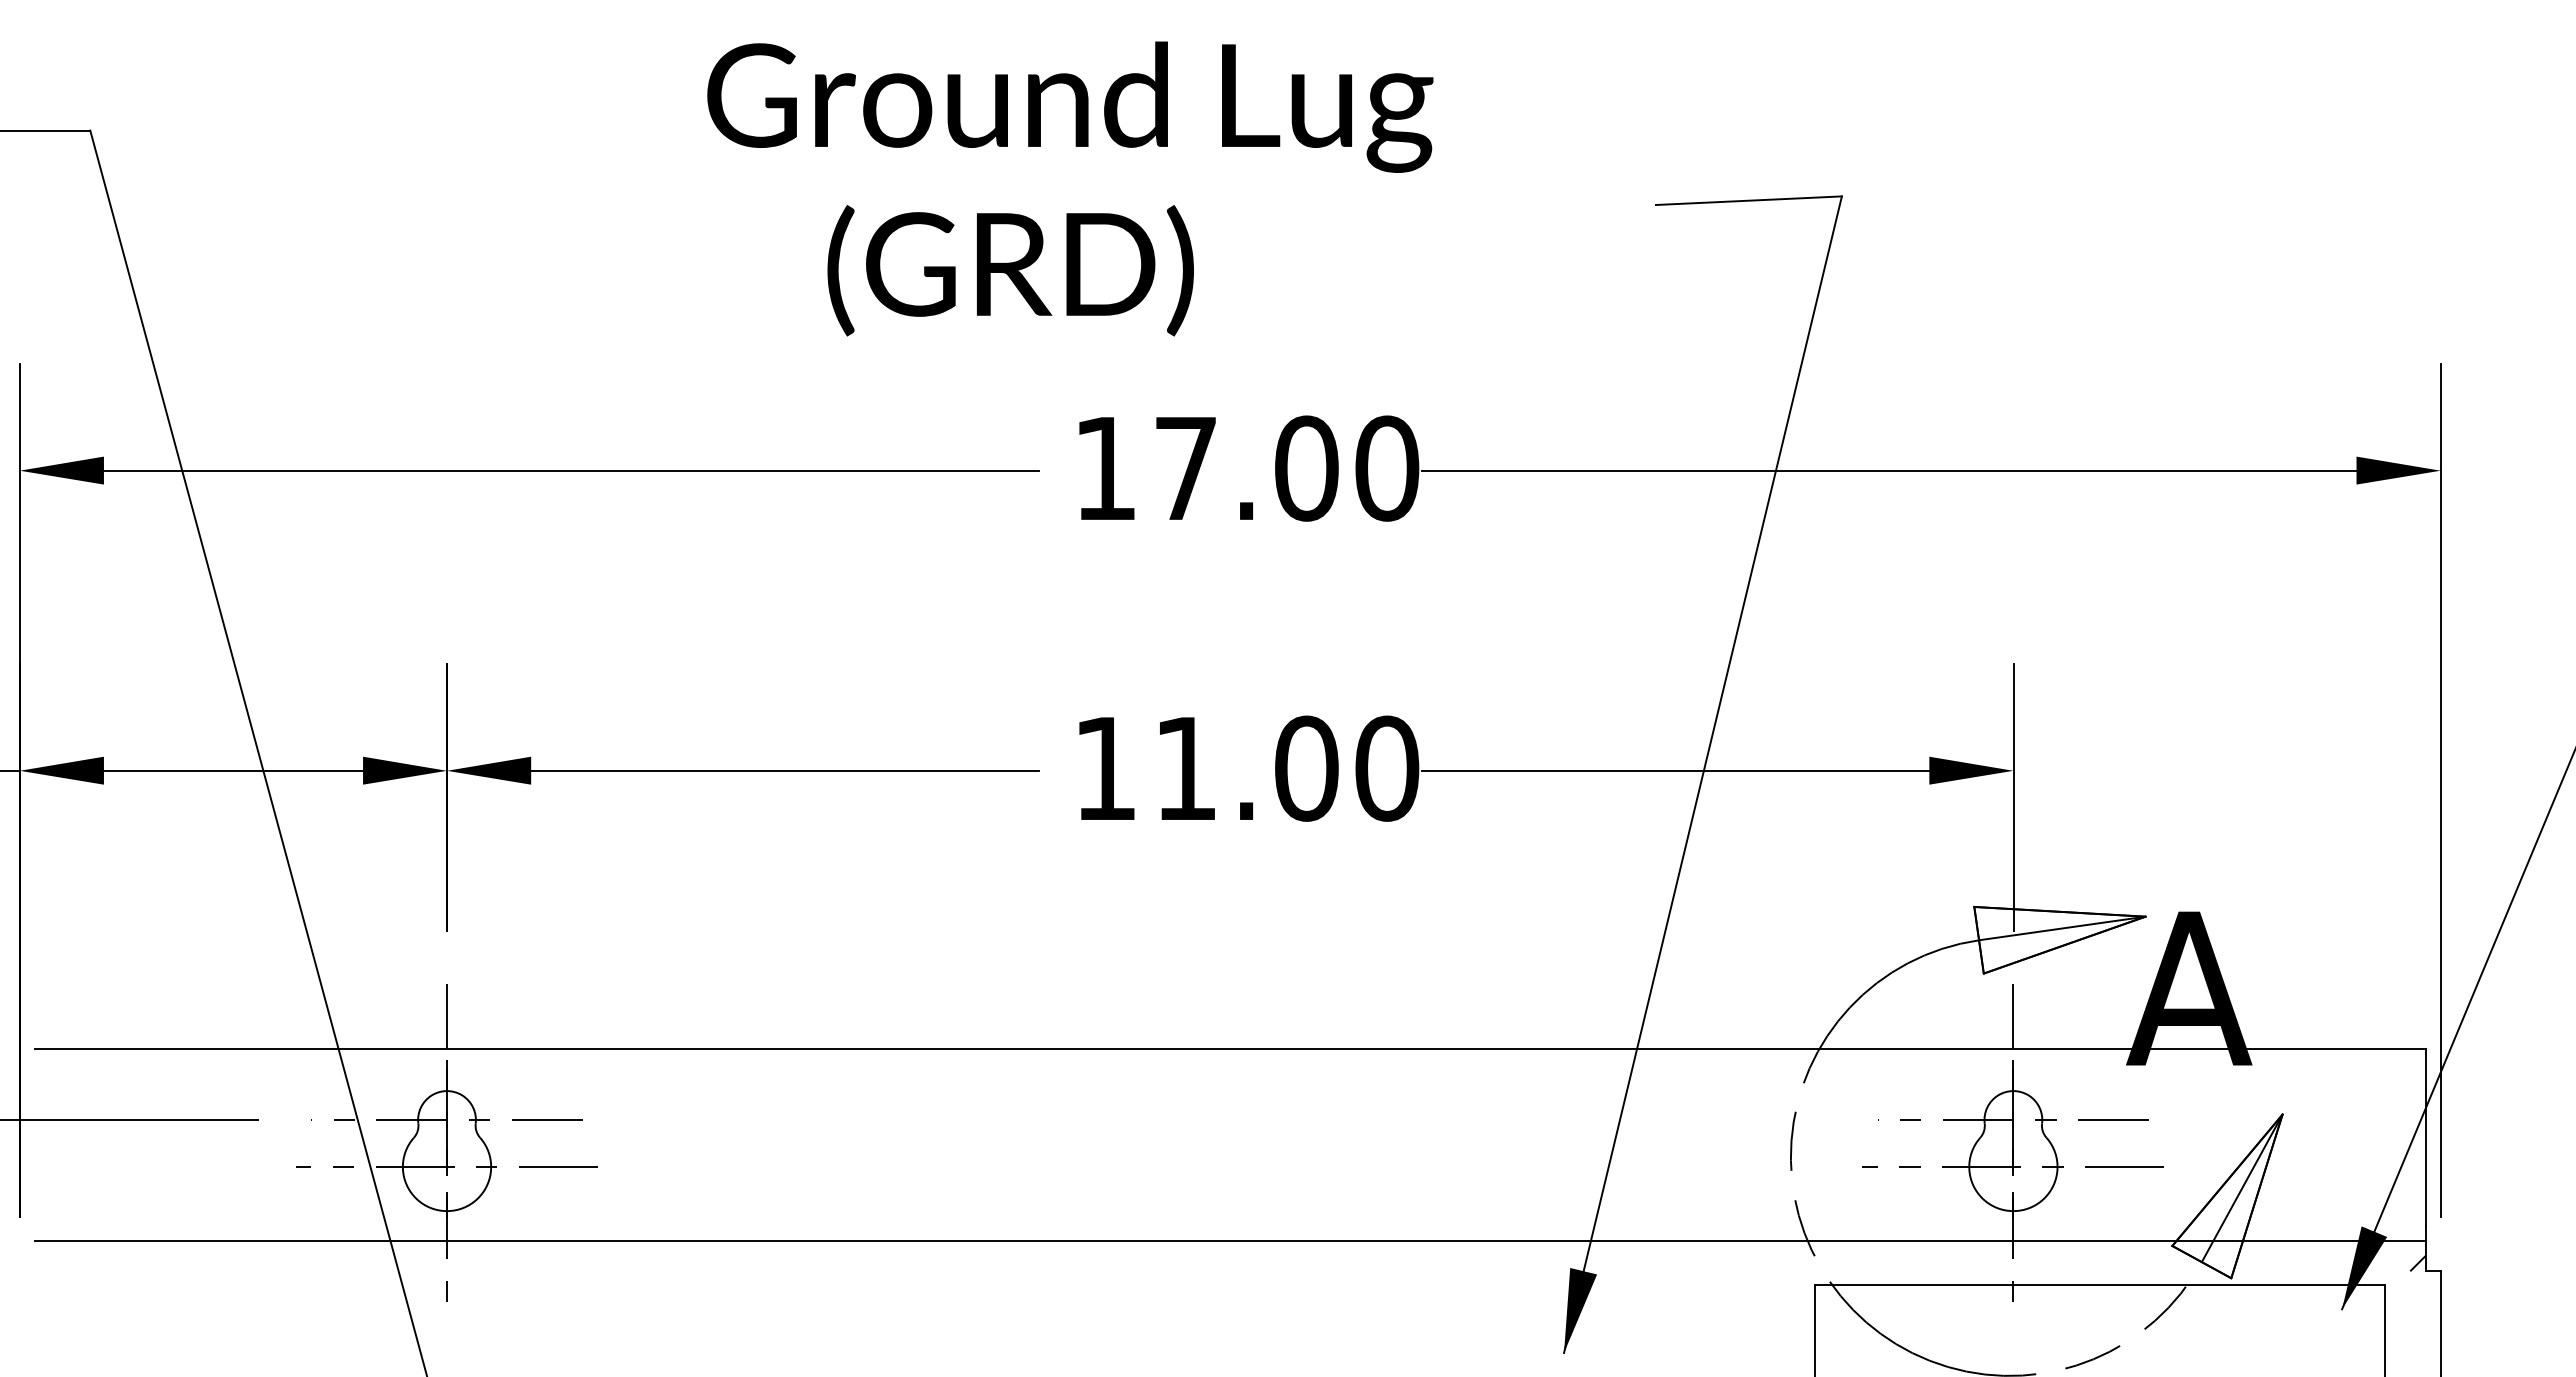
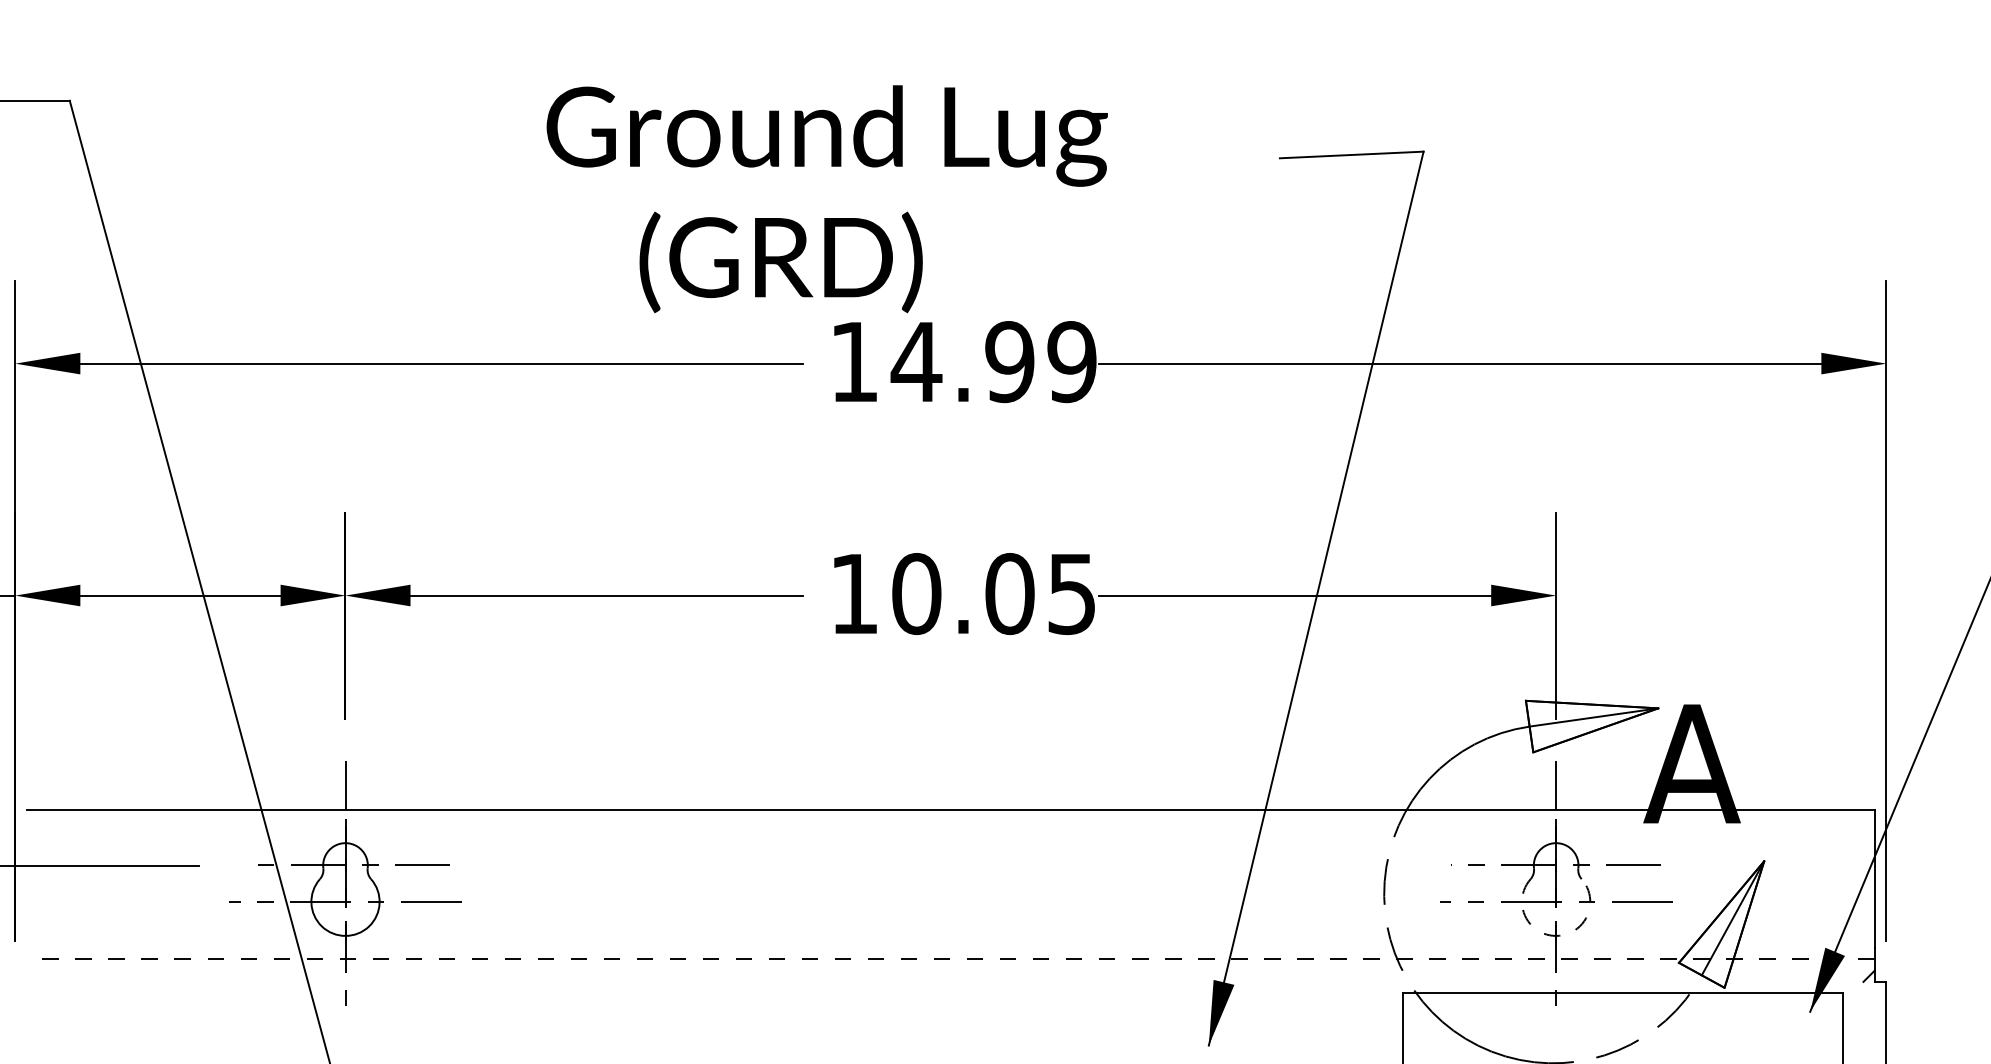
text: (1070, 188) -> (827, 198), moved
text: (1285, 468) -> (993, 361), 17.00 -> 14.99
text: (1286, 768) -> (994, 593), 11.00 -> 10.05
arc: (2013, 1211) -> (1556, 936), solid -> dashed
line: (1230, 1241) -> (951, 959), solid -> dashed

